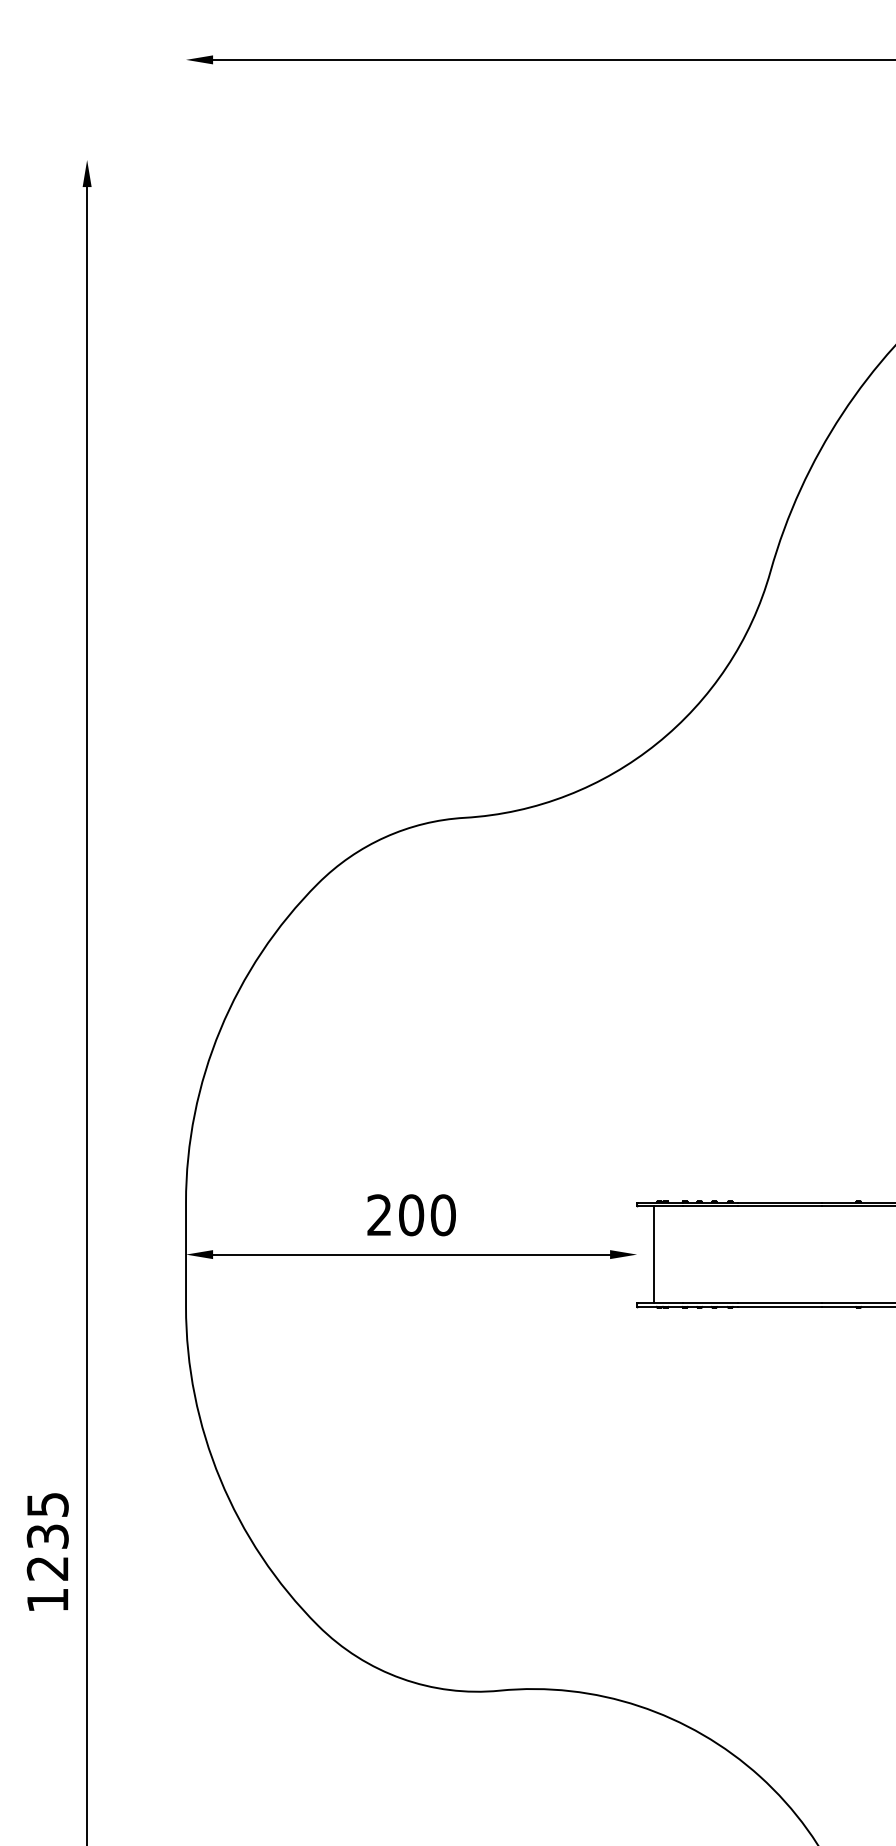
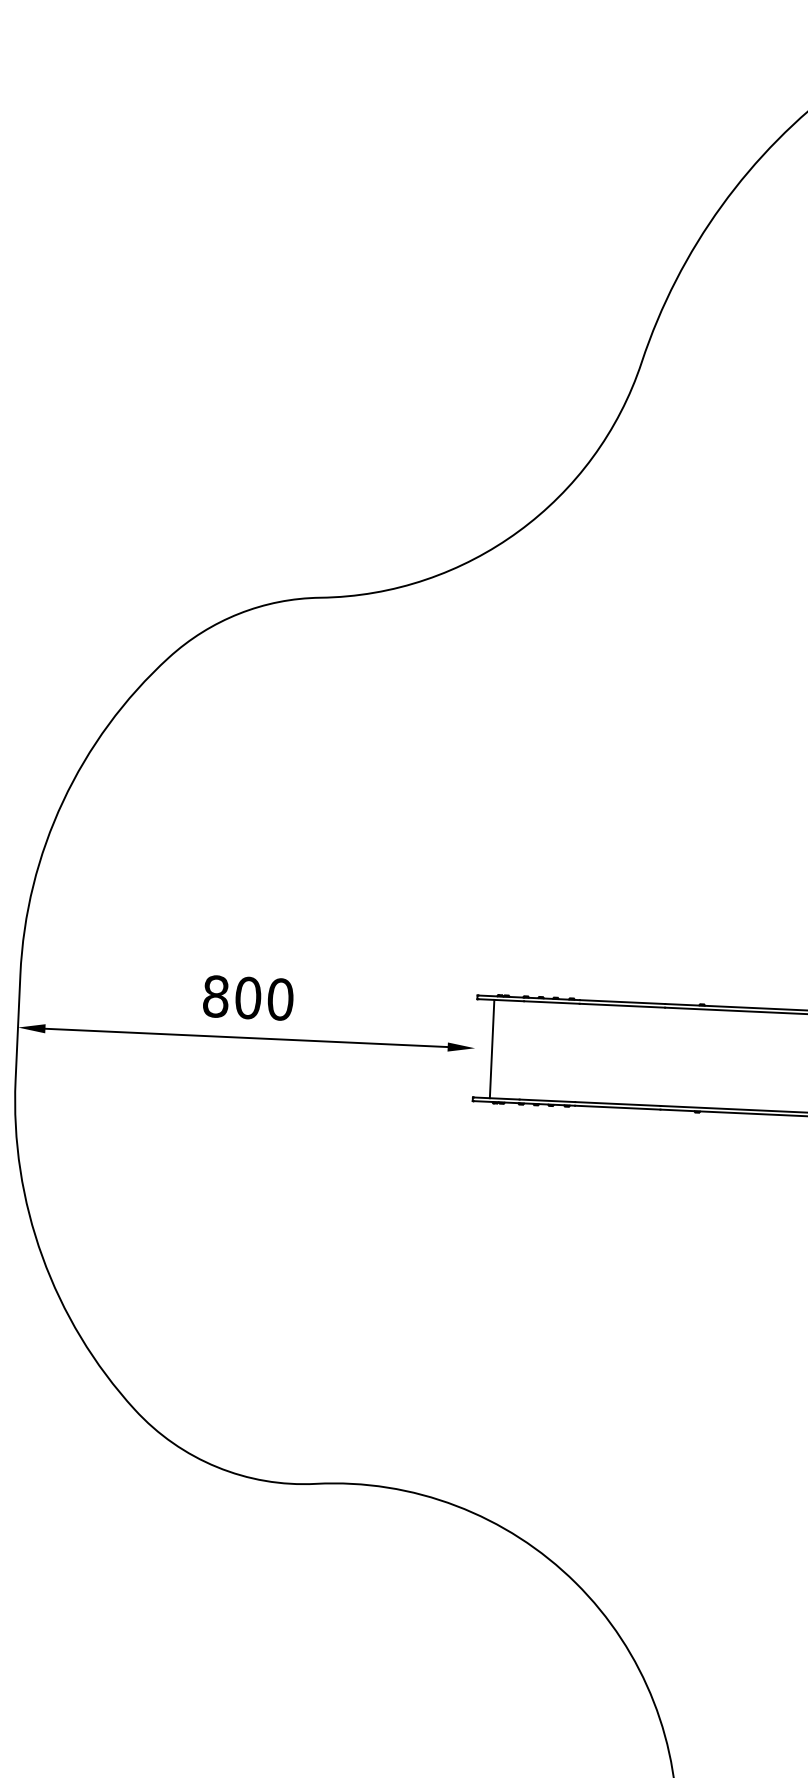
text: (379, 1215) -> (215, 996), 200 -> 800

